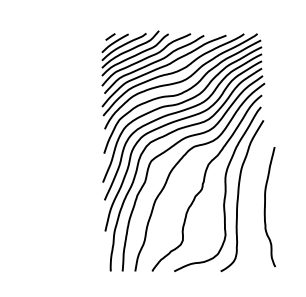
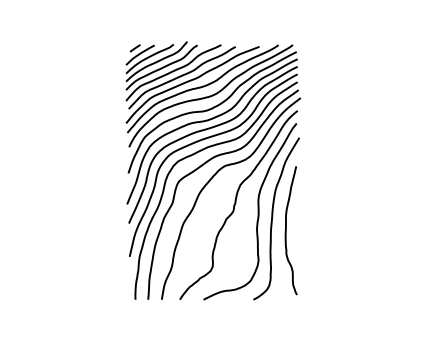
curve: (265, 206) -> (286, 230), moved

